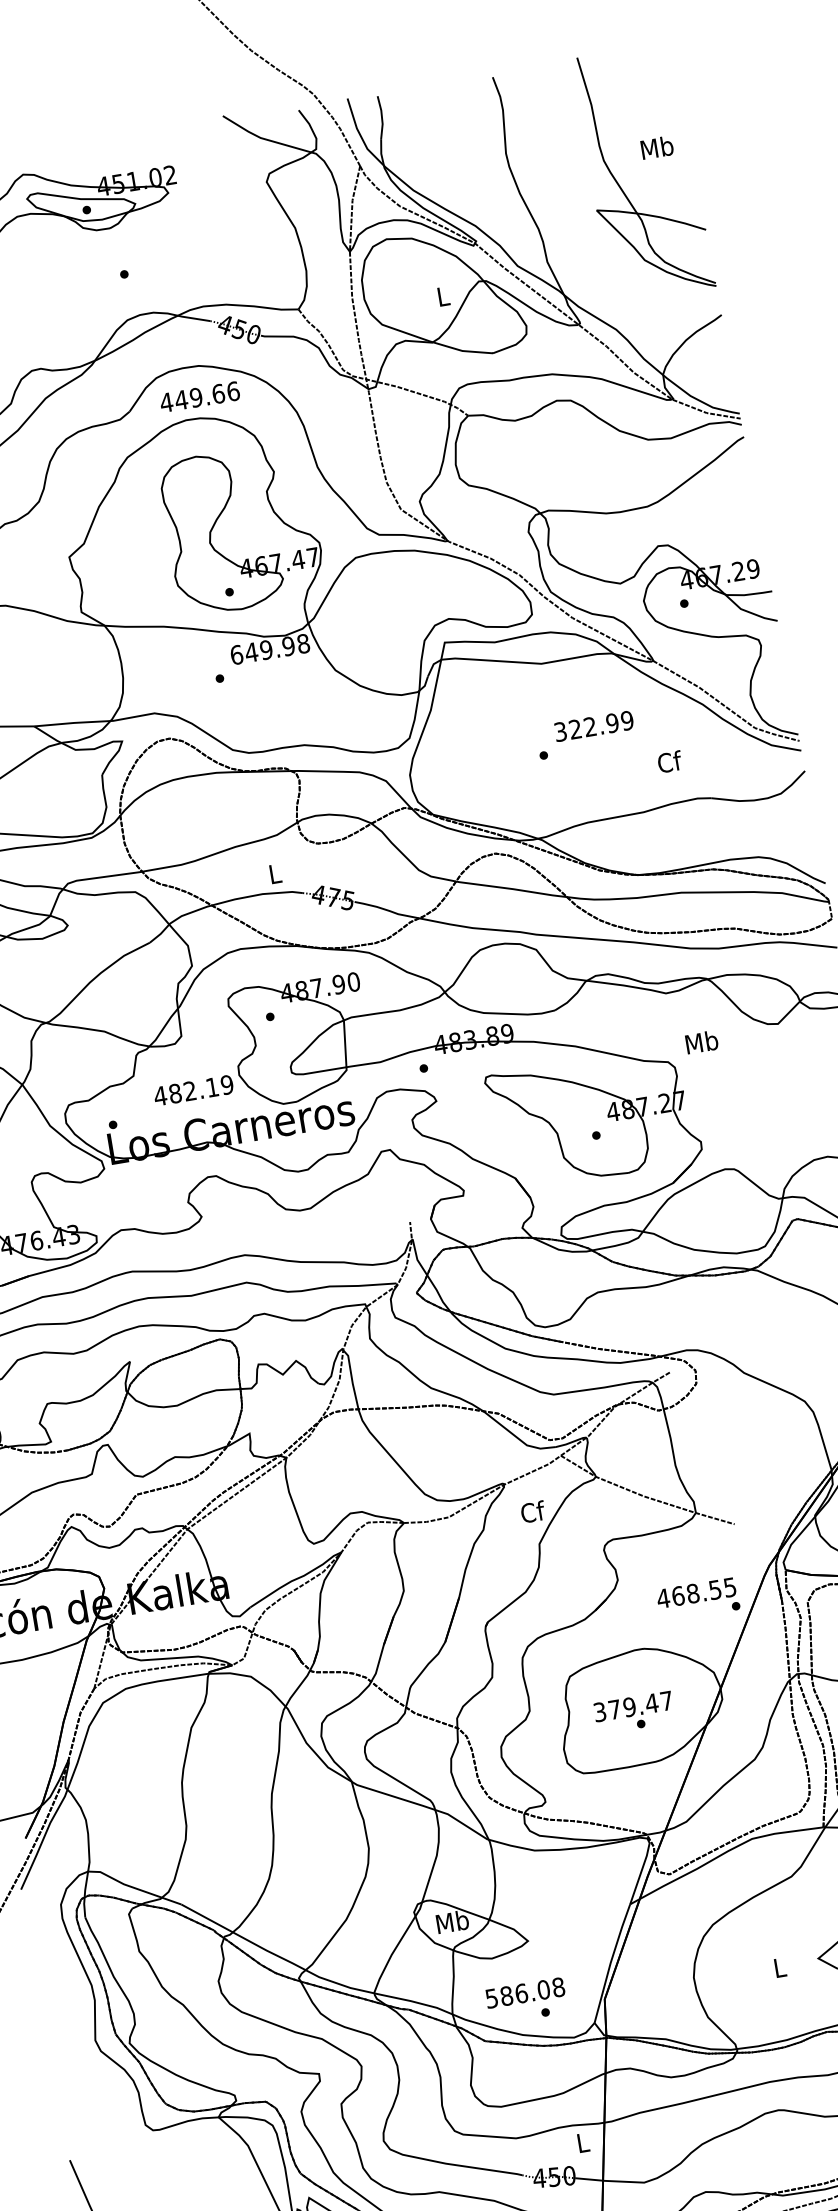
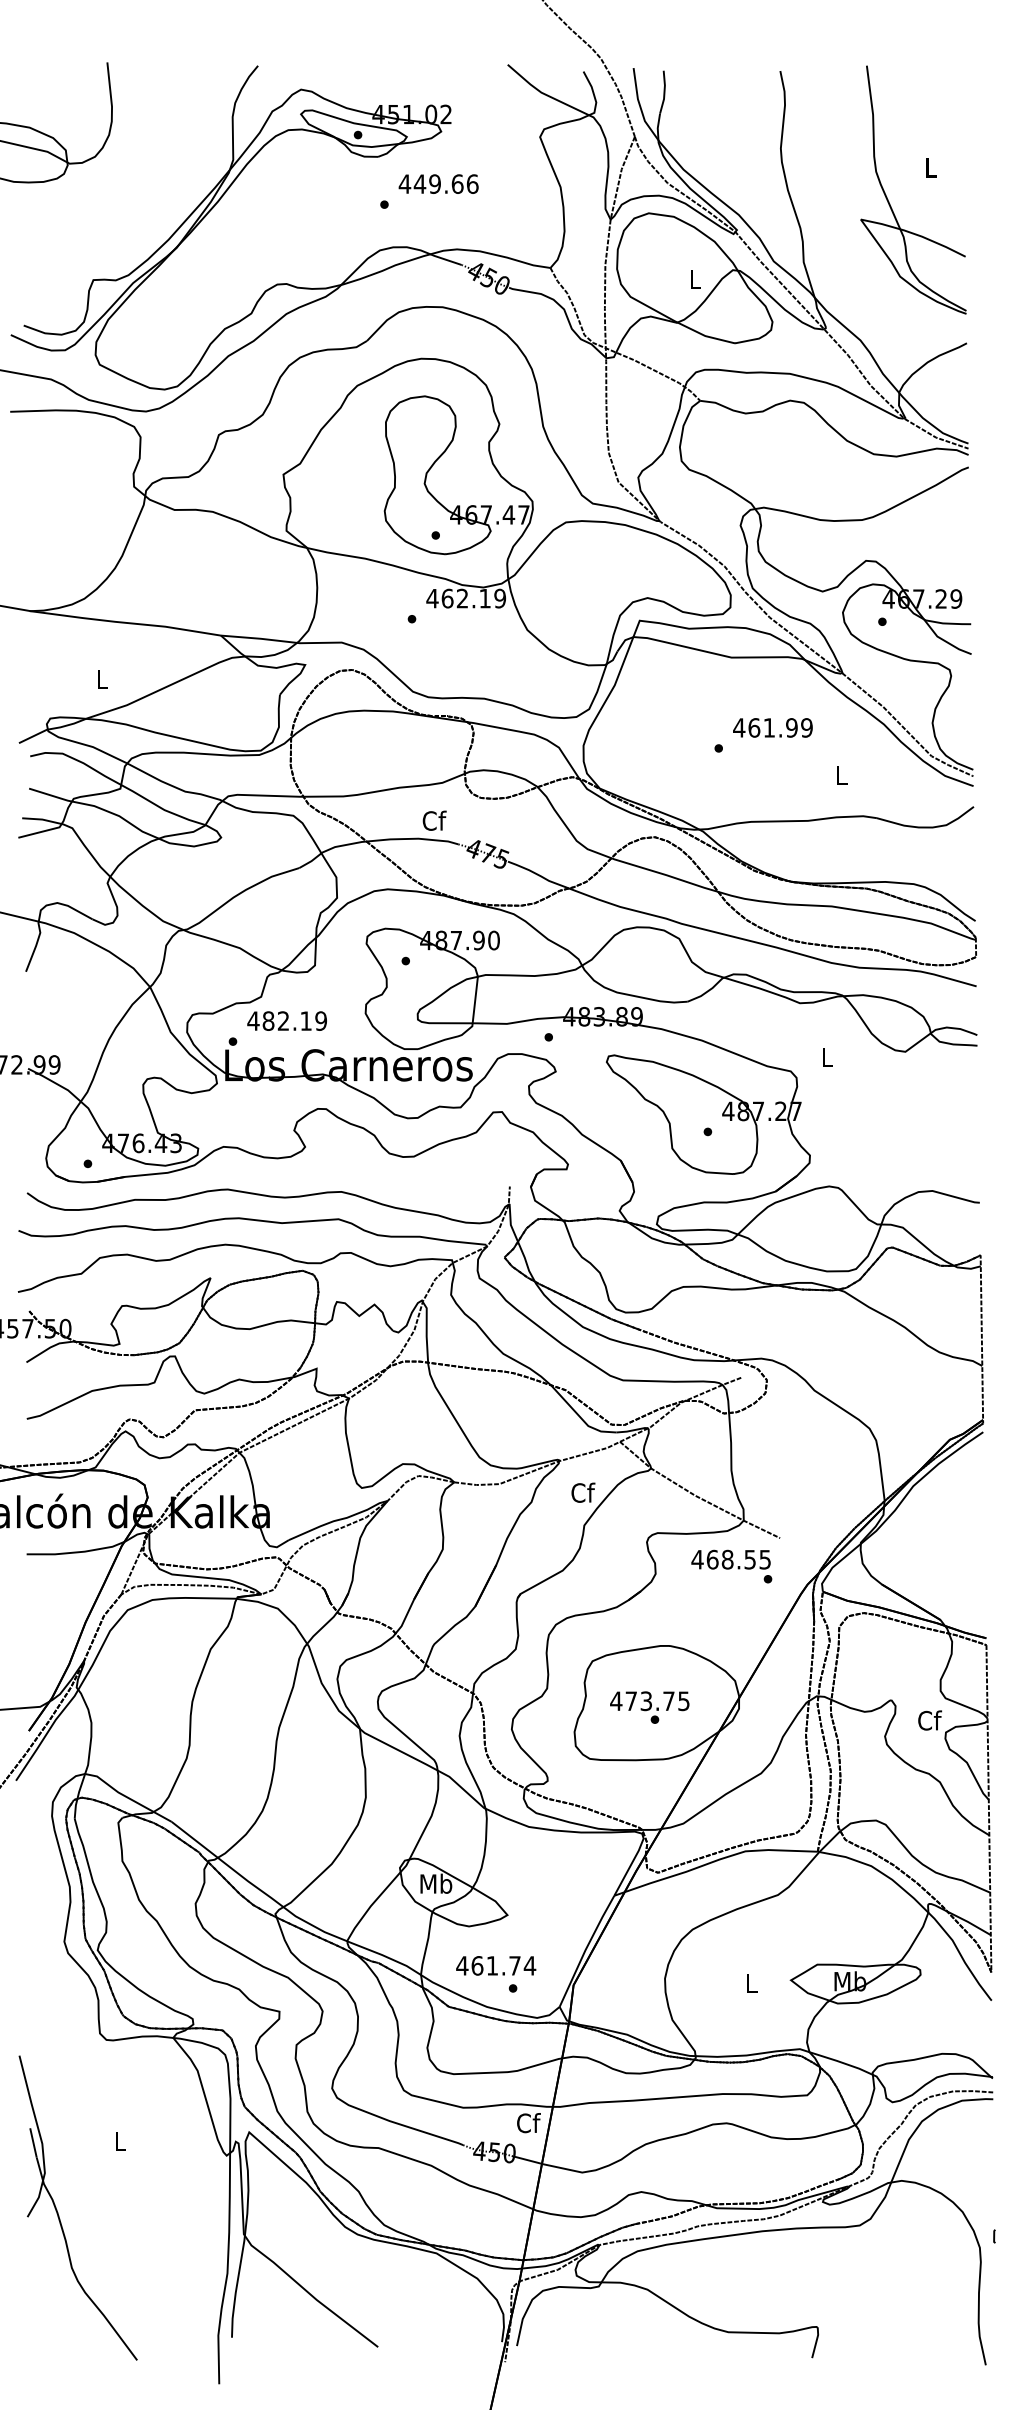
text: (656, 147) -> (930, 167), Mb -> L
text: (199, 396) -> (438, 183), moved
text: (270, 649) -> (466, 598), 649.98 -> 462.19
text: (574, 729) -> (753, 727), 322.99 -> 461.99
text: (670, 761) -> (842, 775), Cf -> L
text: (275, 873) -> (434, 820), L -> Cf
text: (702, 1042) -> (827, 1057), Mb -> L
text: (192, 1090) -> (286, 1020), moved
text: (697, 1599) -> (731, 1566), moved
text: (632, 1706) -> (649, 1701), 379.47 -> 473.75
text: (525, 1992) -> (496, 1965), 586.08 -> 461.74
text: (583, 2143) -> (528, 2123), L -> Cf

